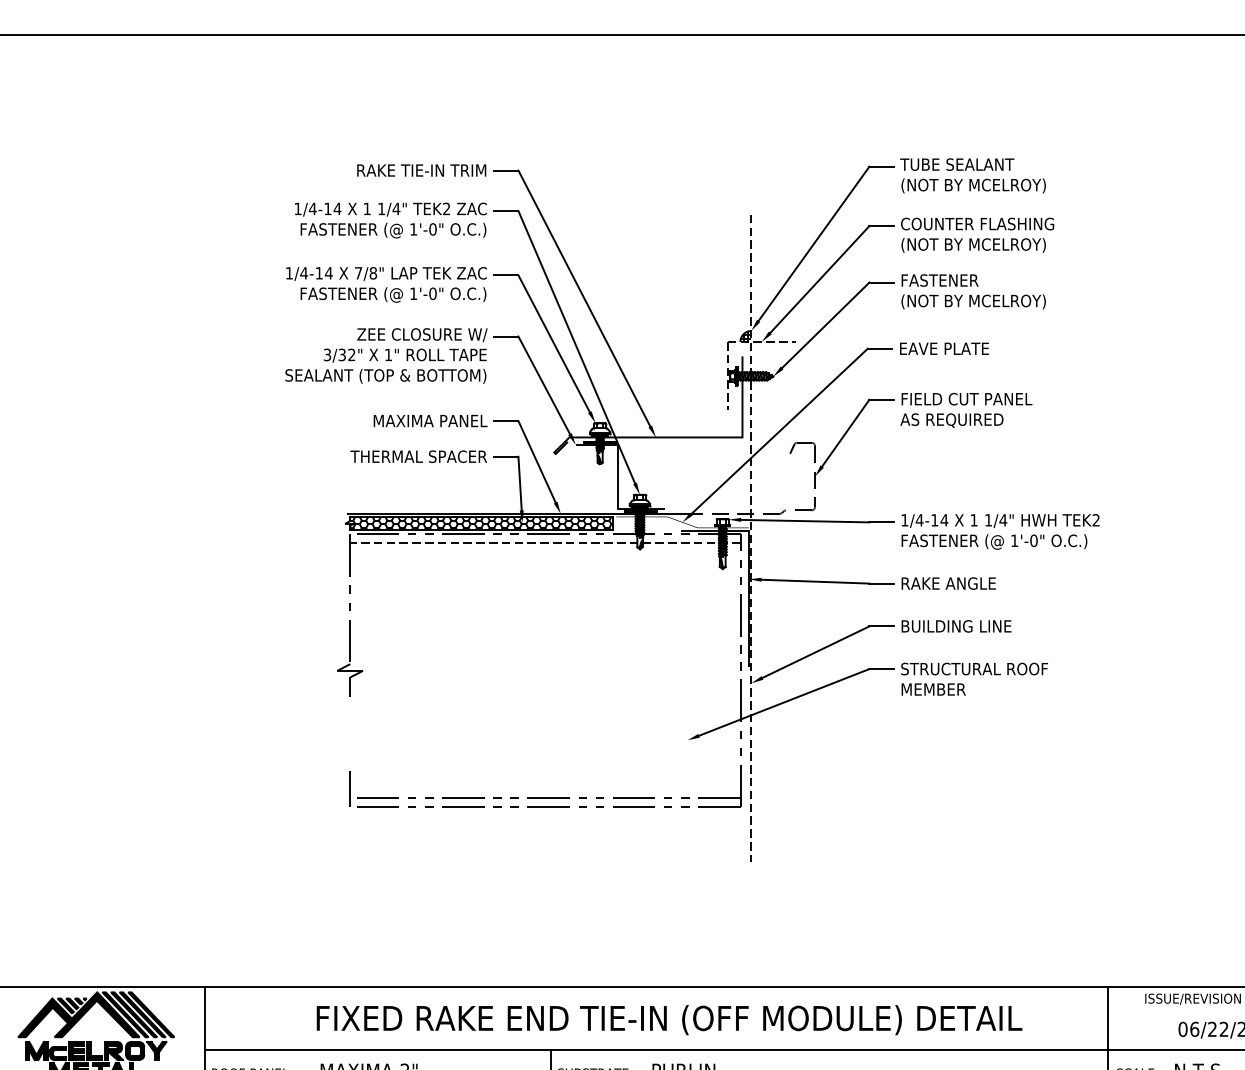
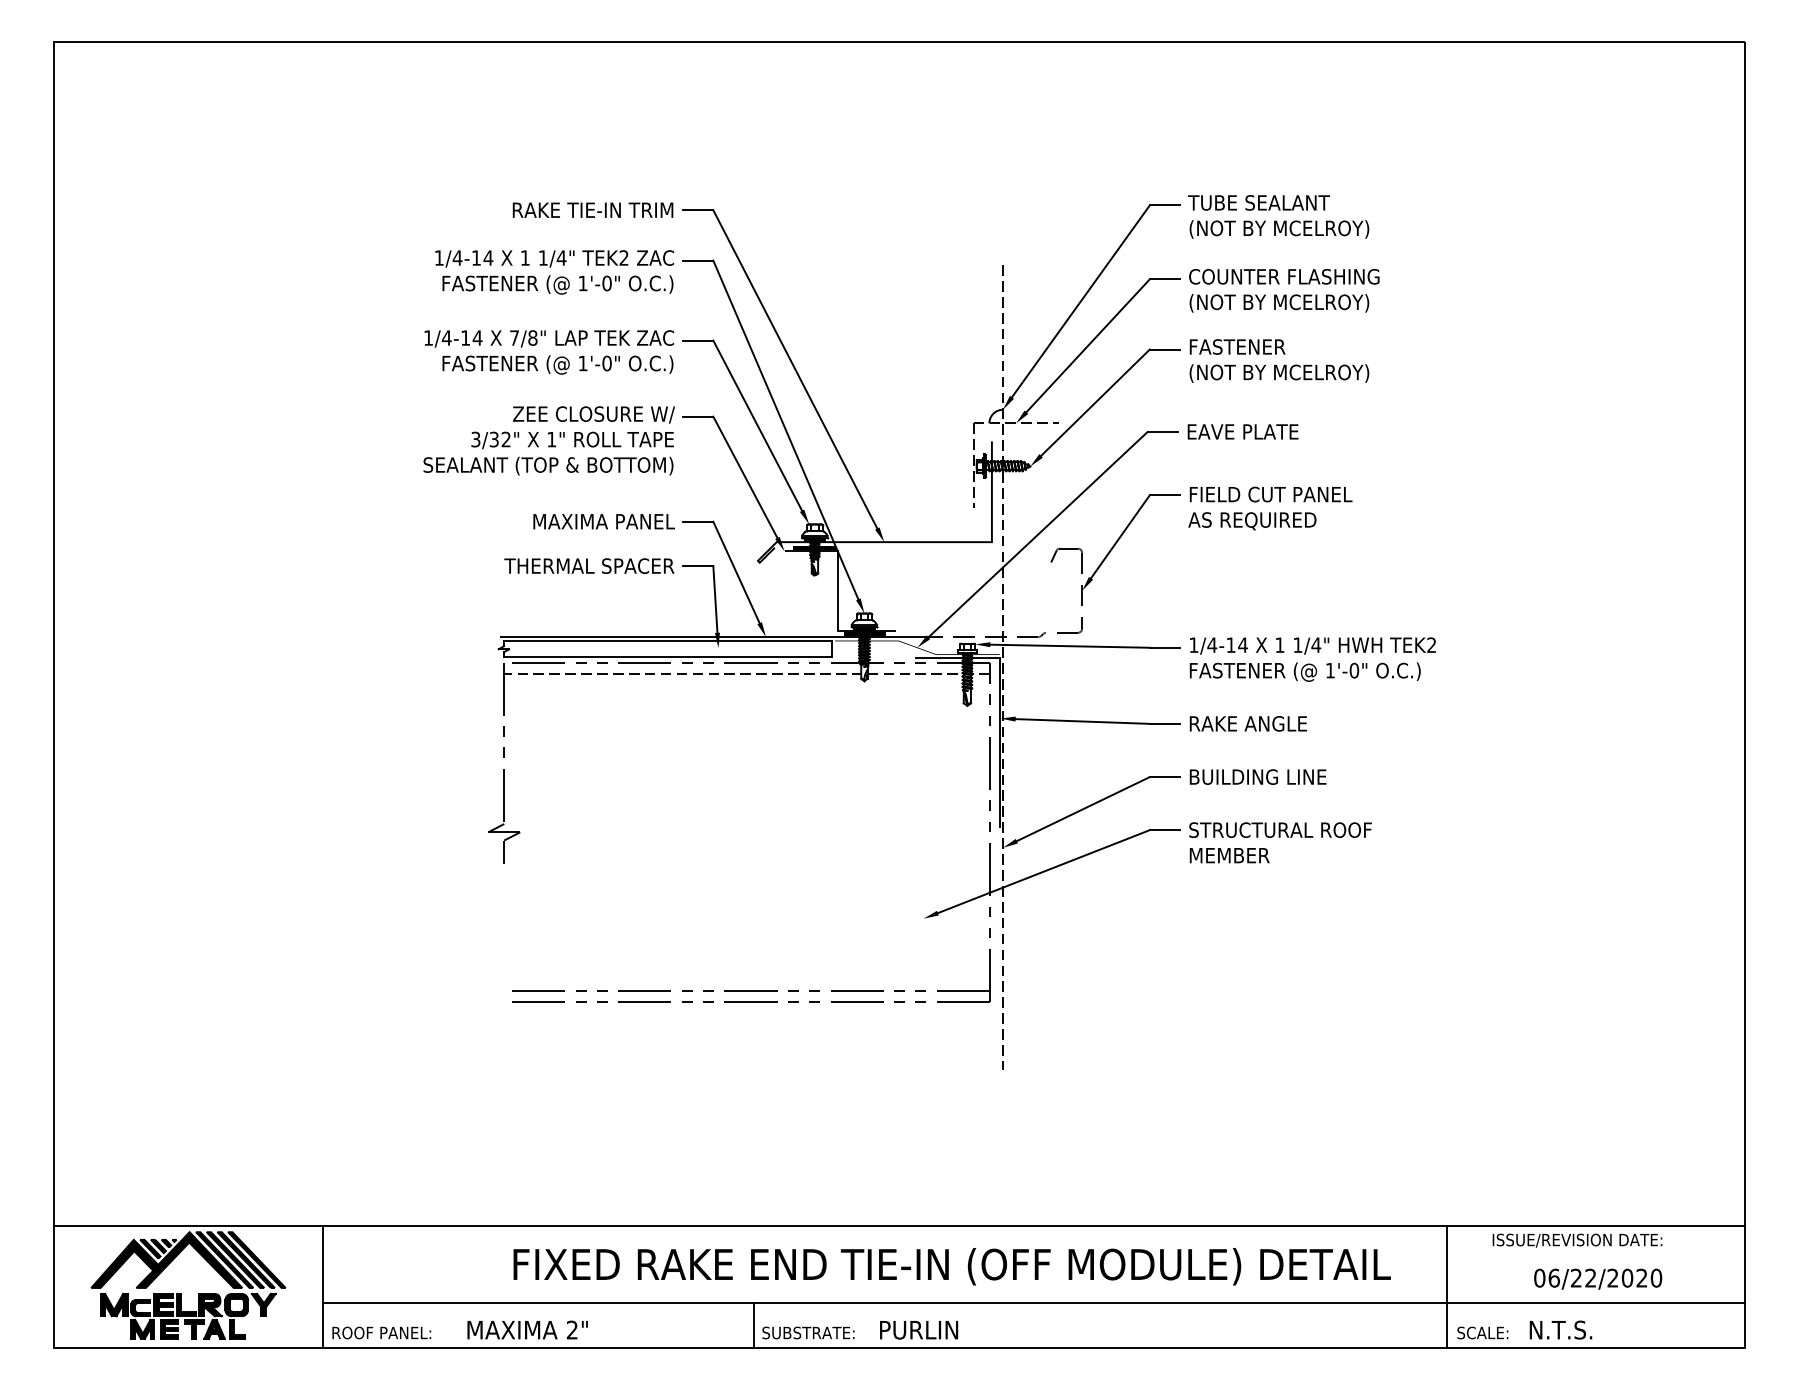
hatch: (746, 336) -> (996, 416), removed
hatch: (479, 523) -> (665, 649), removed
line: (350, 789) -> (504, 979), removed
text: (668, 1019) -> (951, 1266), moved

